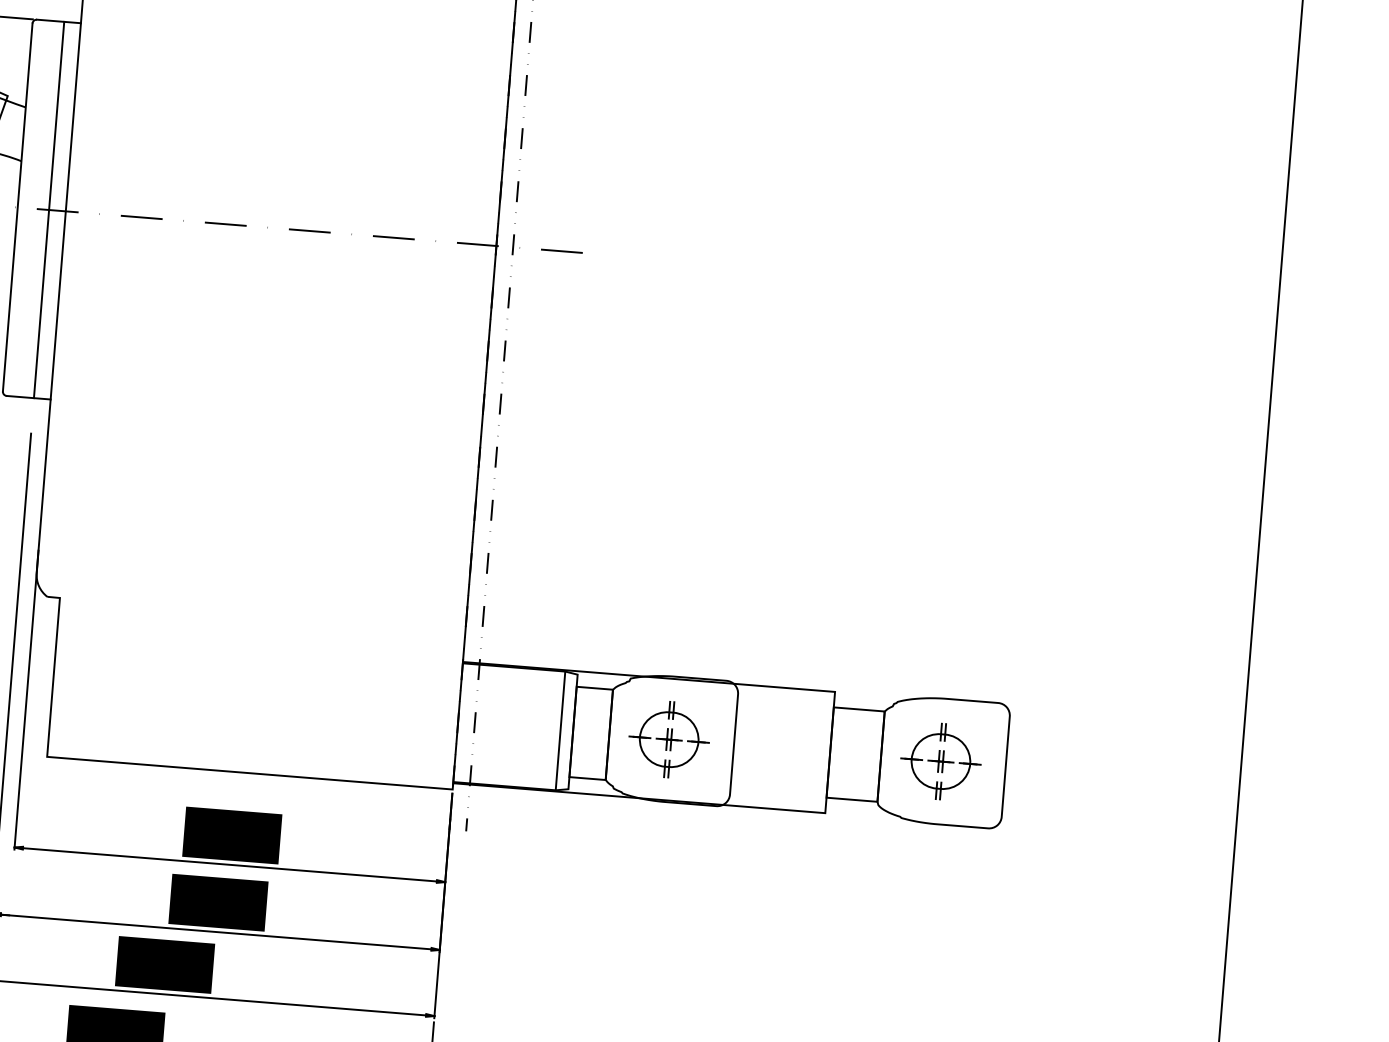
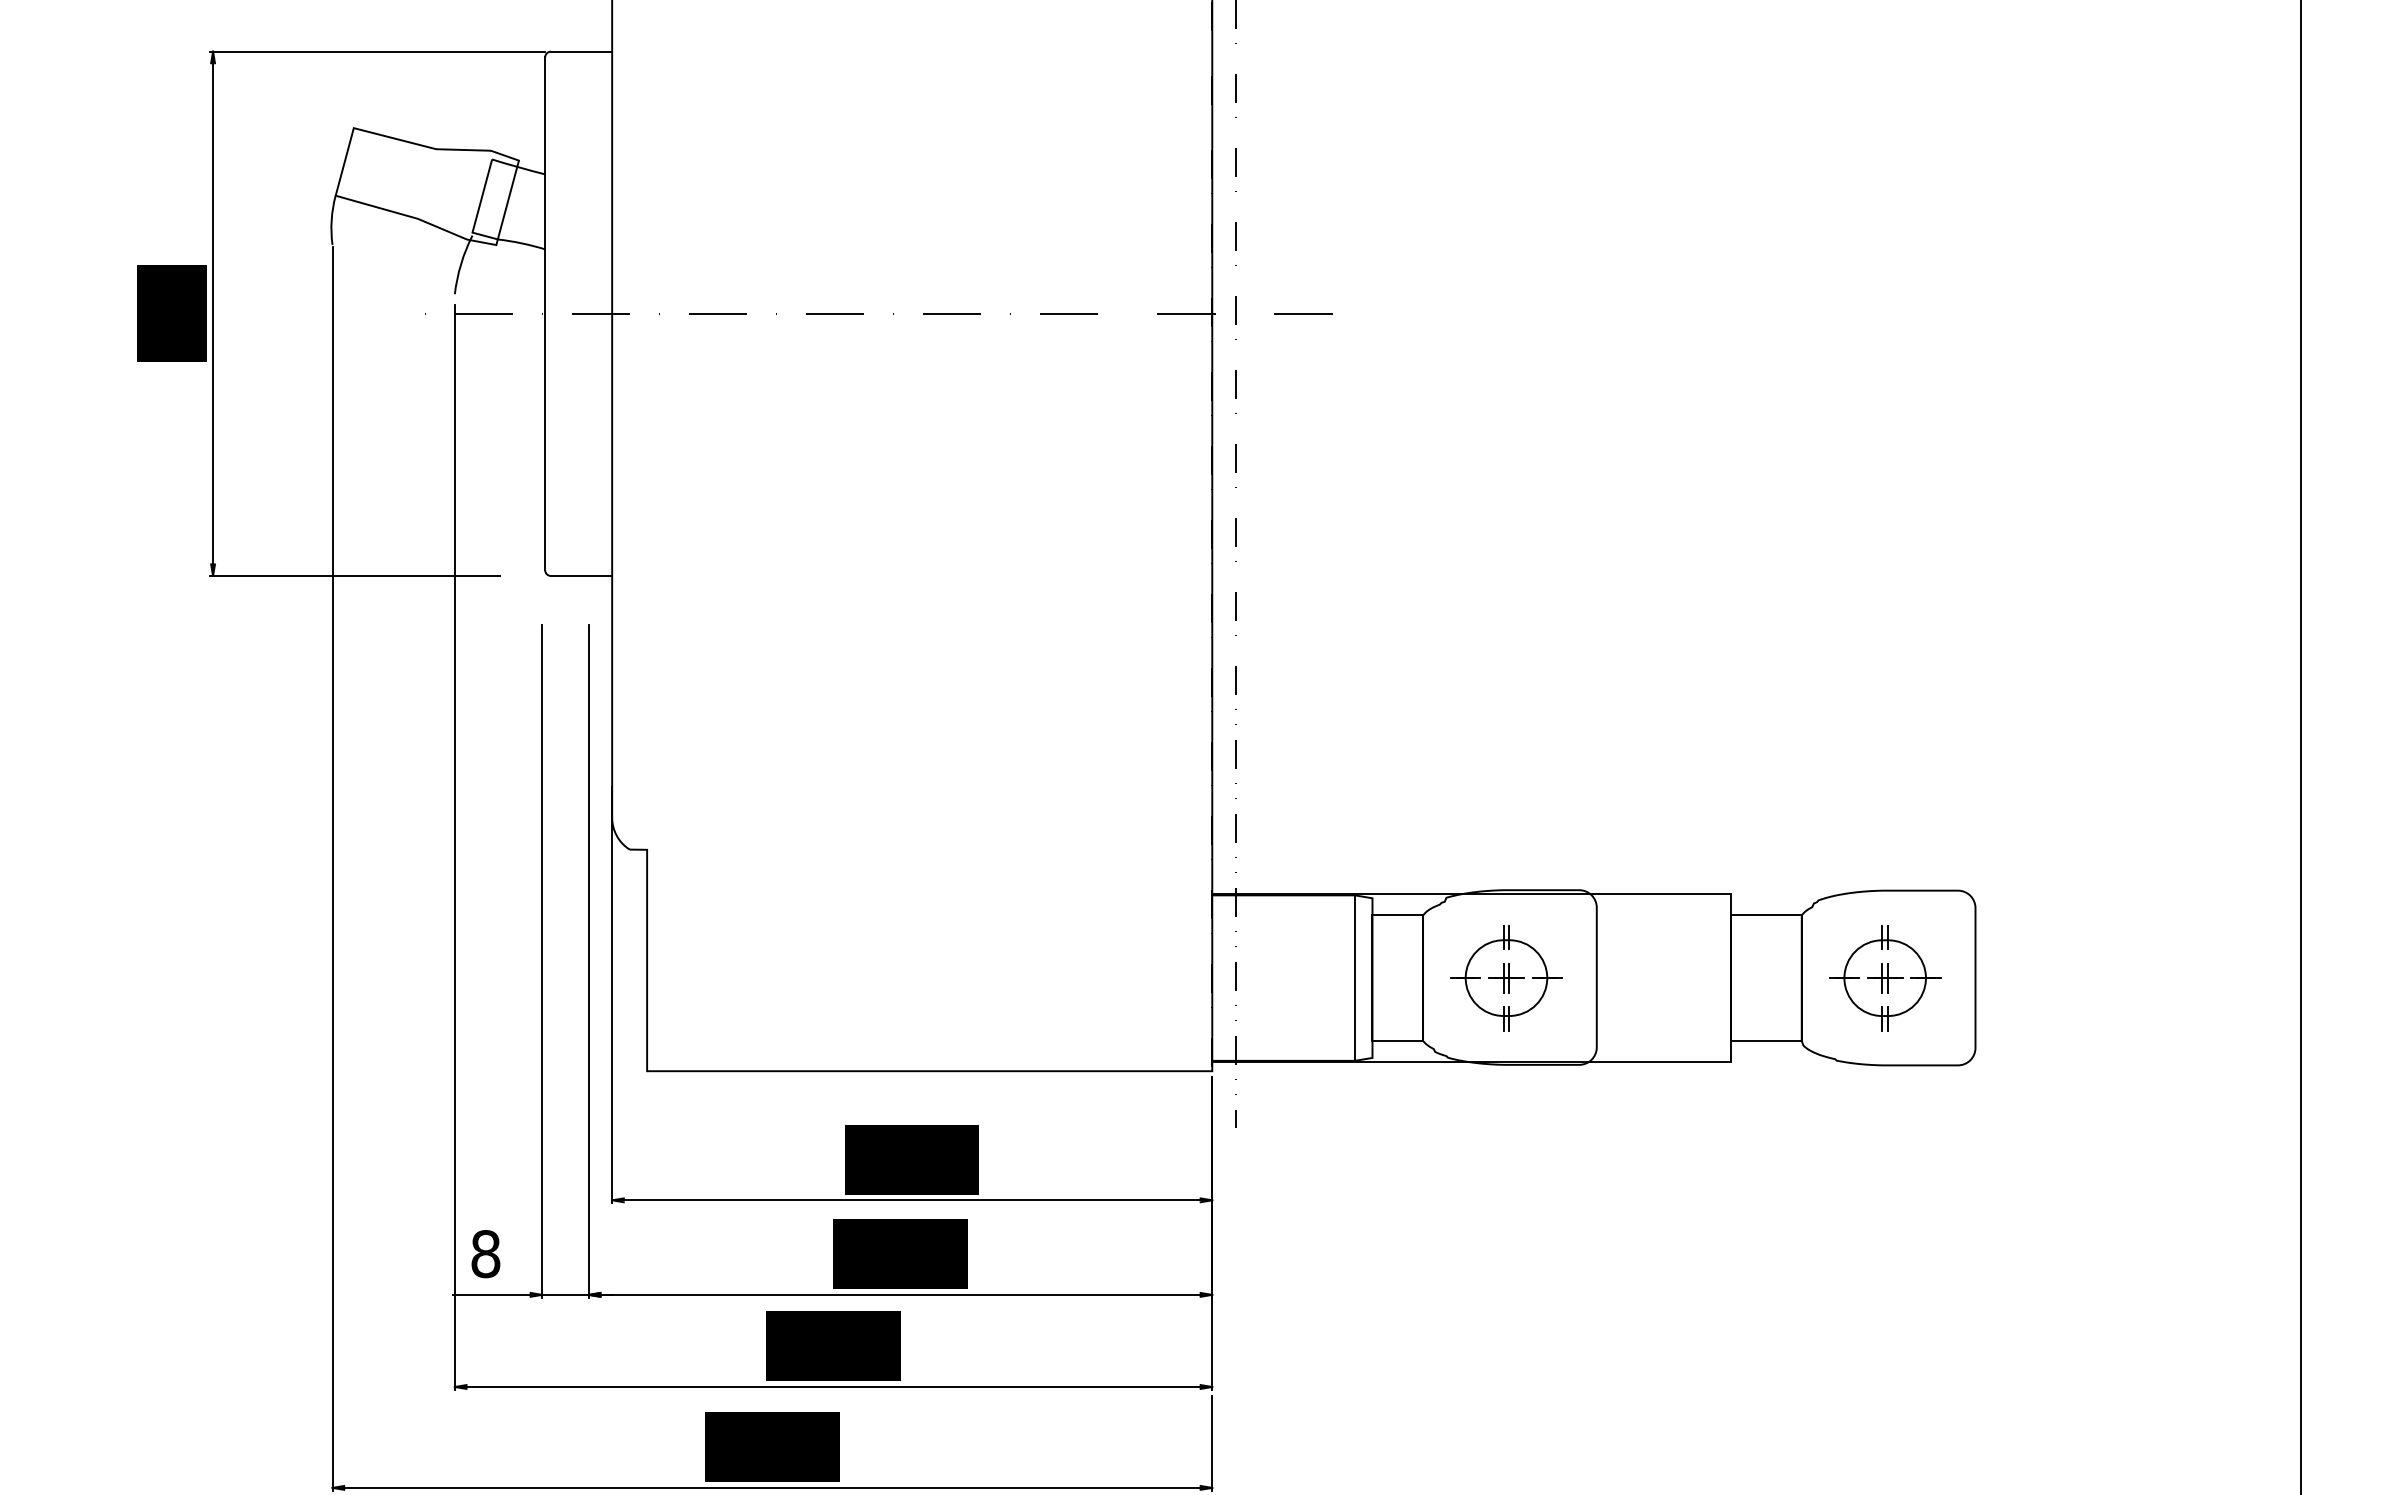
line: (48, 209) -> (588, 313), removed

